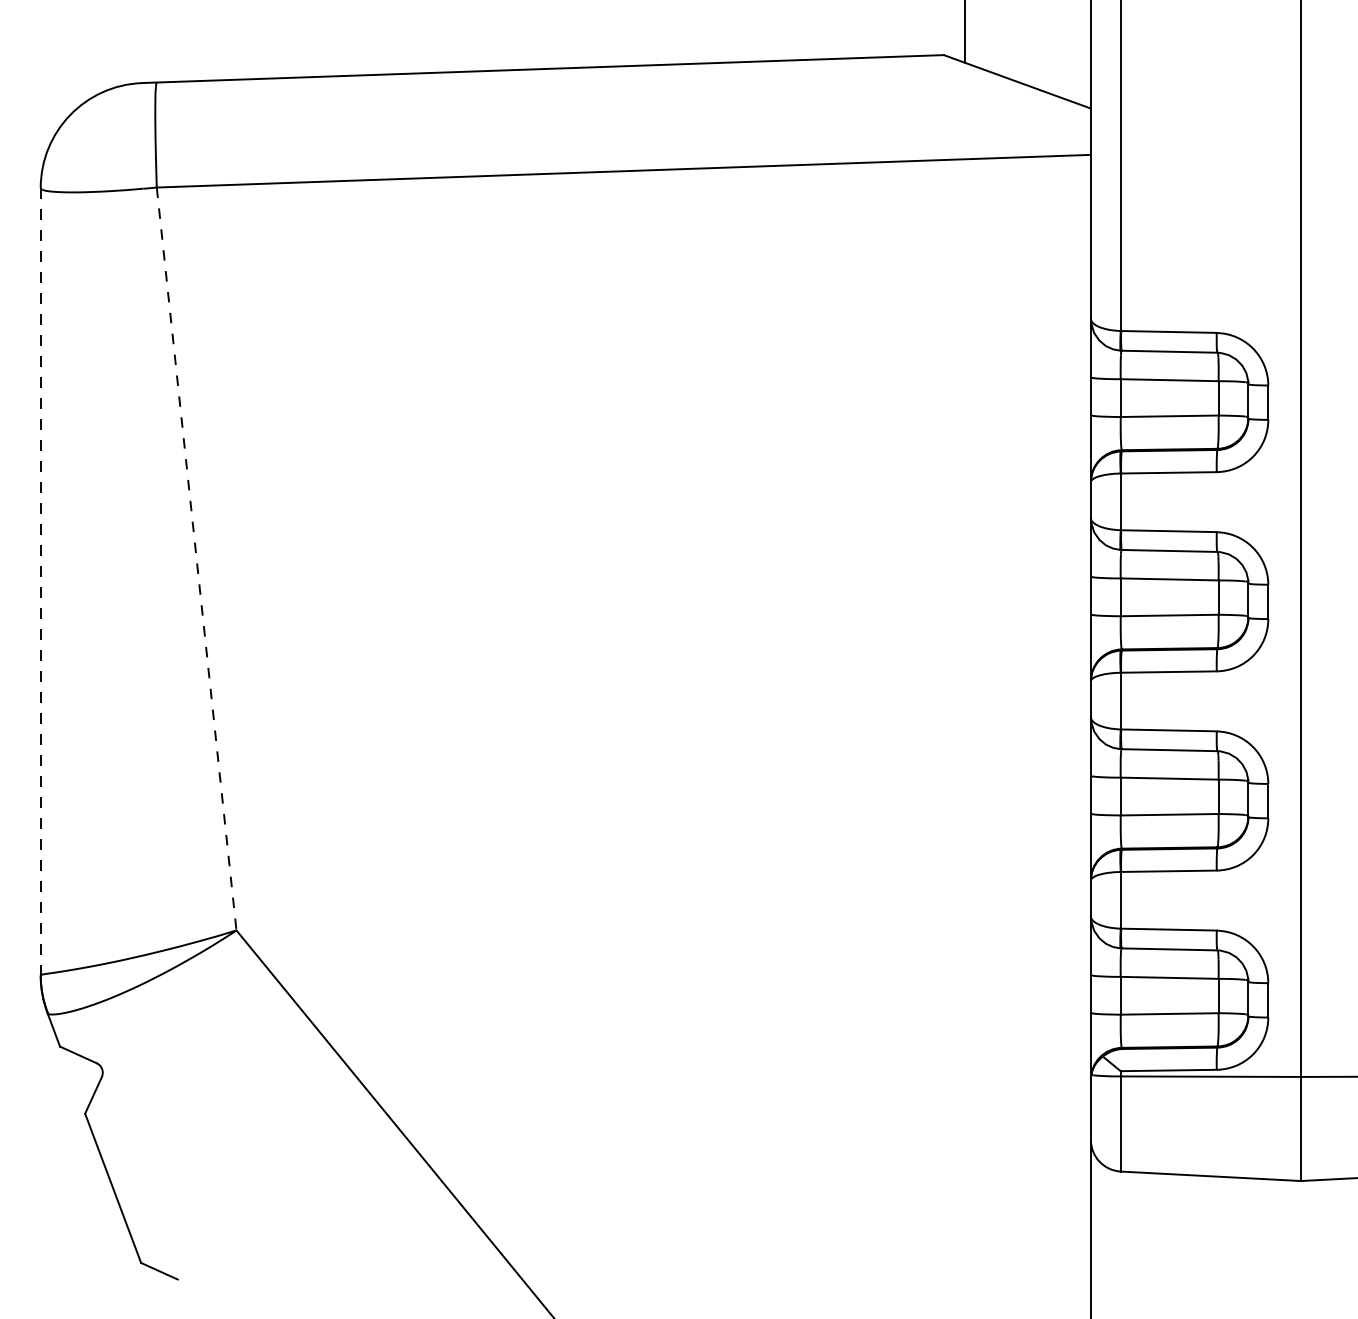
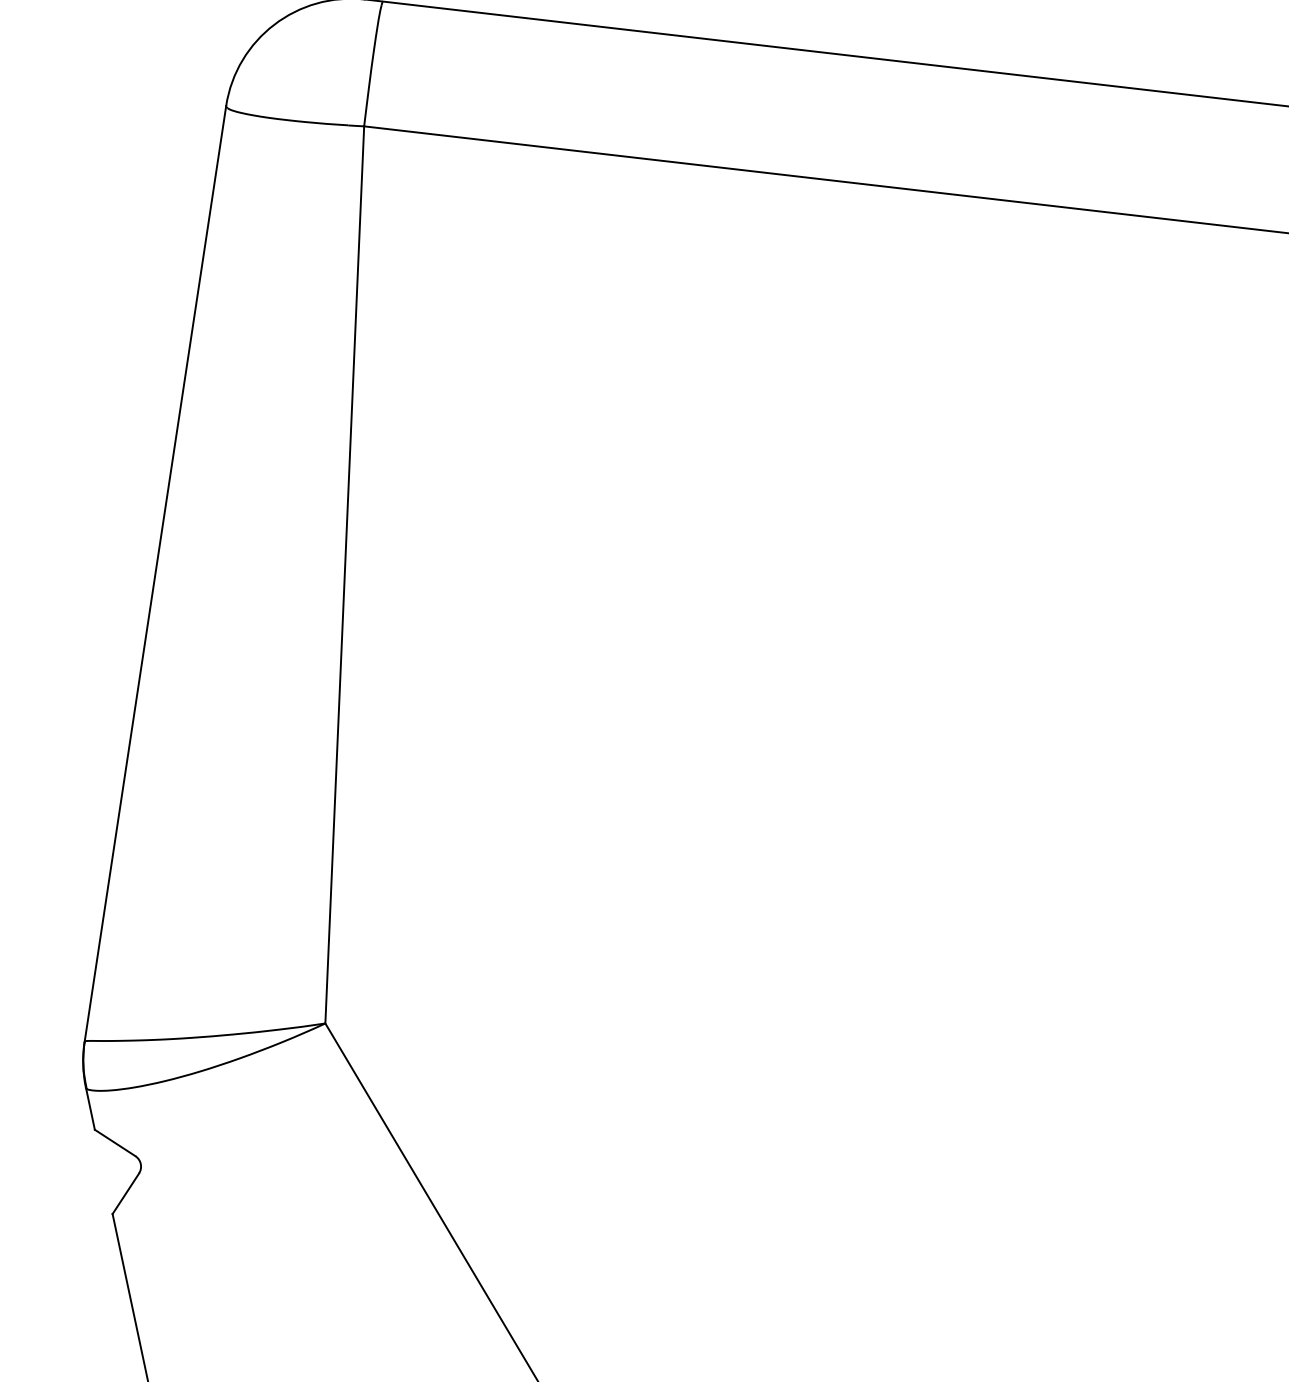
line: (196, 559) -> (344, 575), dashed -> solid
line: (40, 581) -> (155, 573), dashed -> solid

